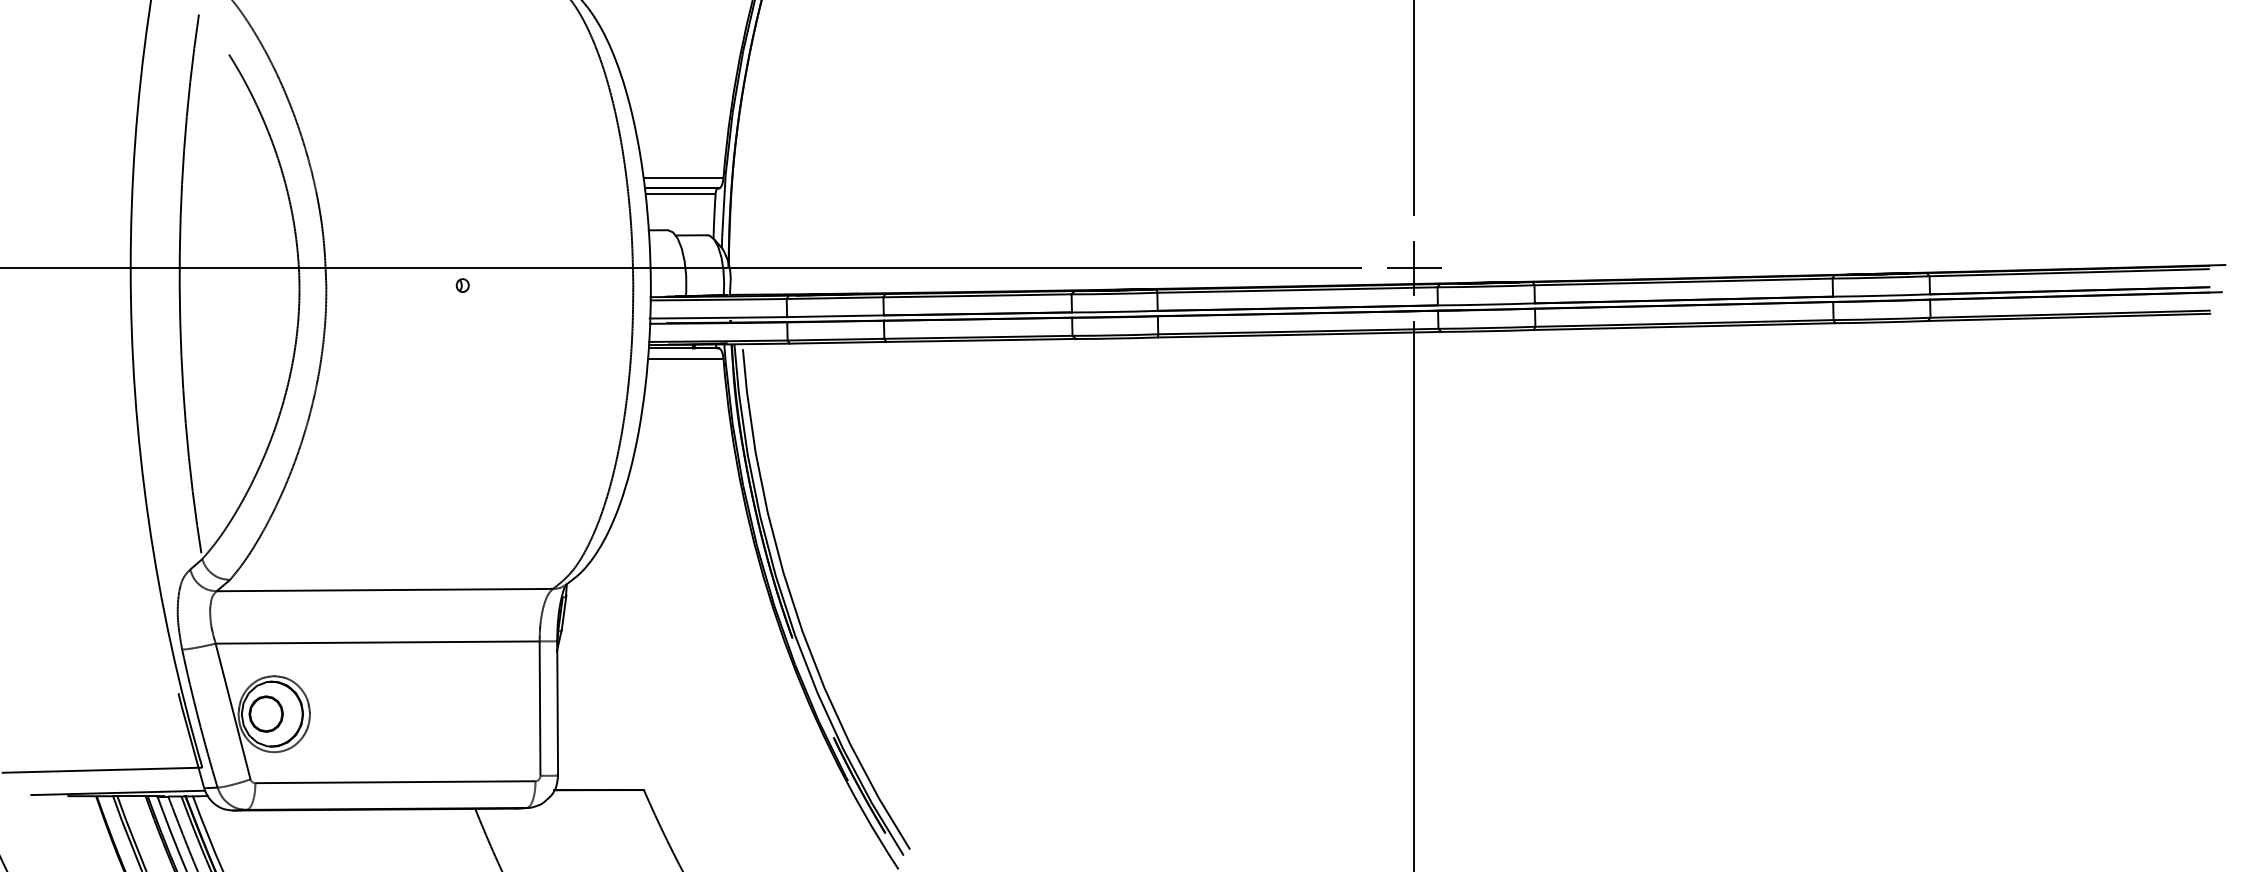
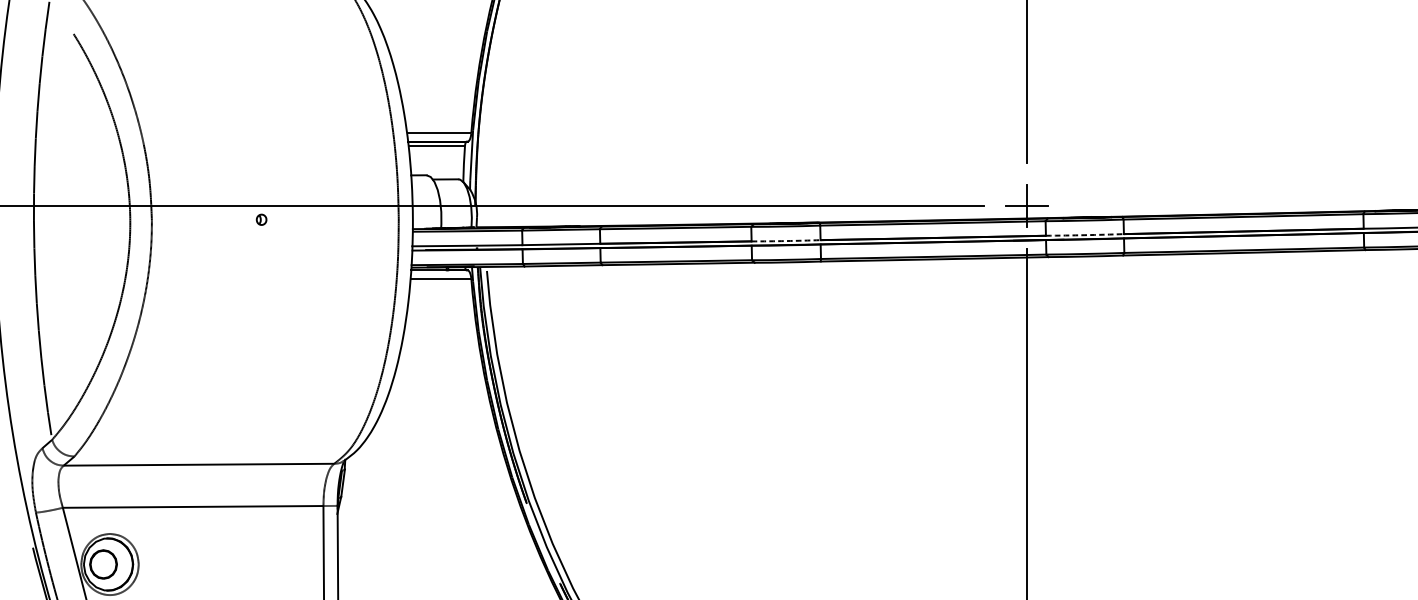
arc: (1486, 304) -> (1085, 235), solid -> dashed
arc: (1114, 312) -> (785, 241), solid -> dashed

